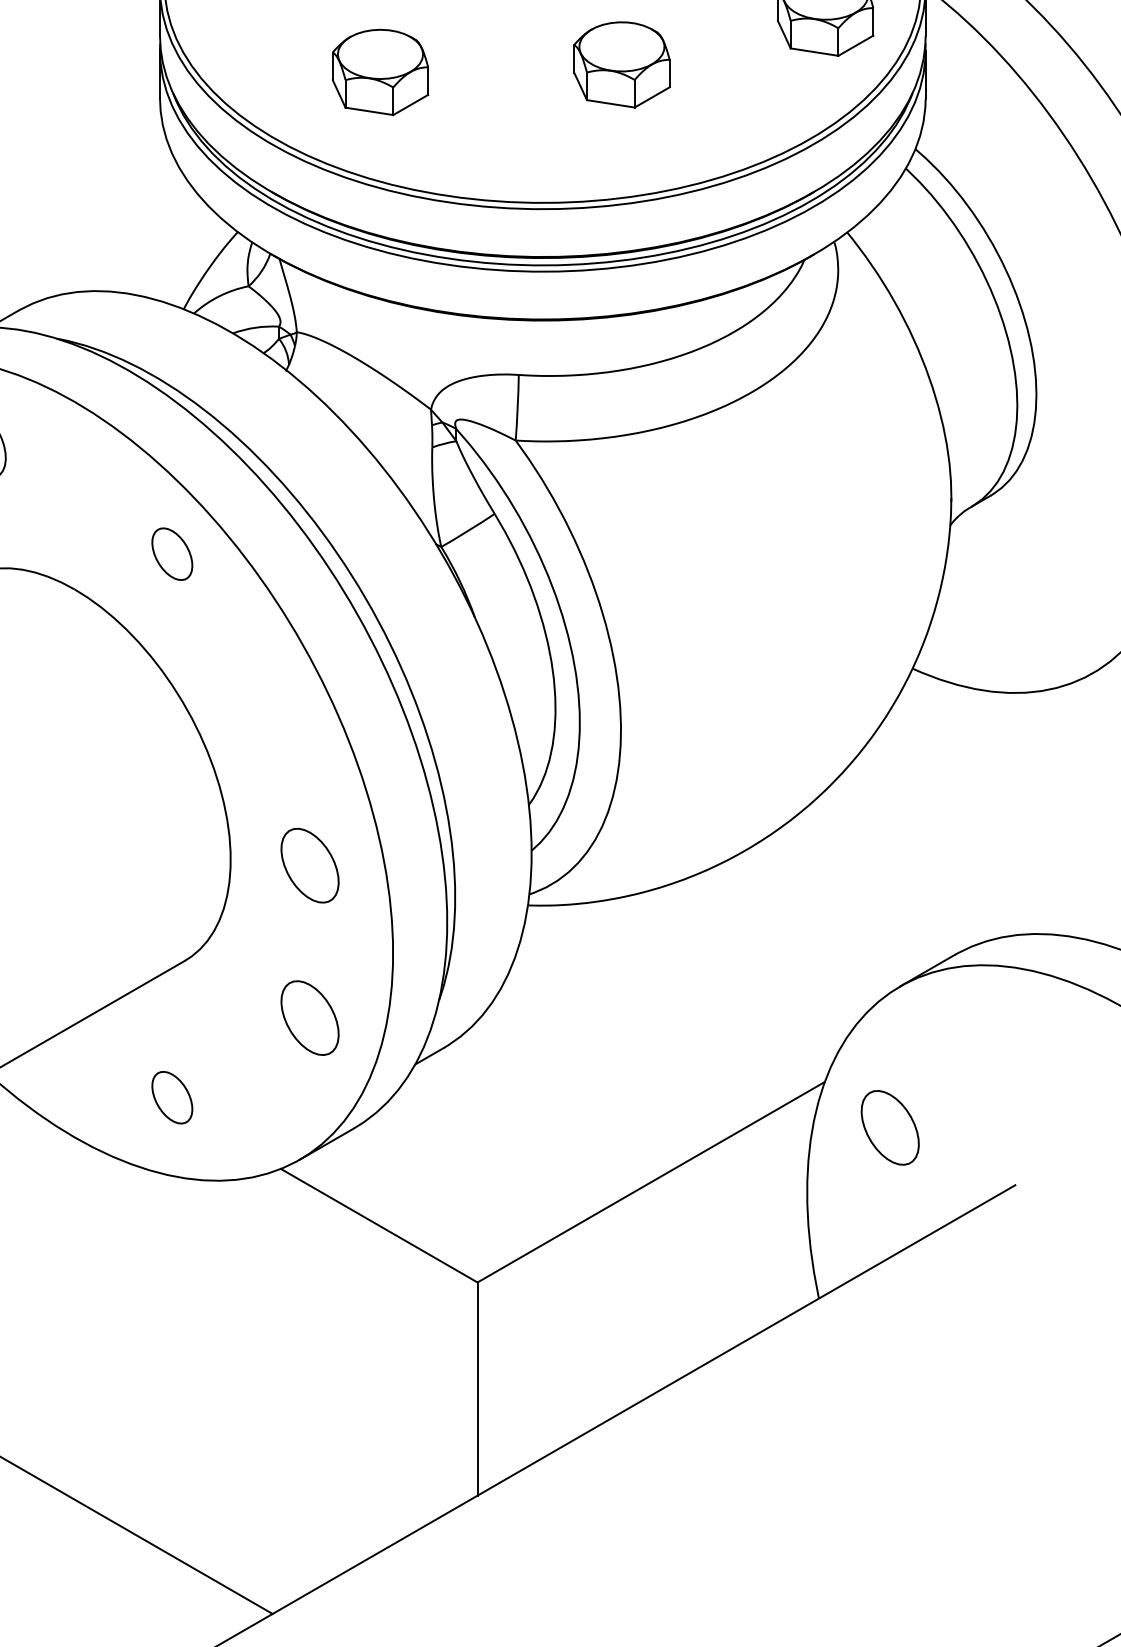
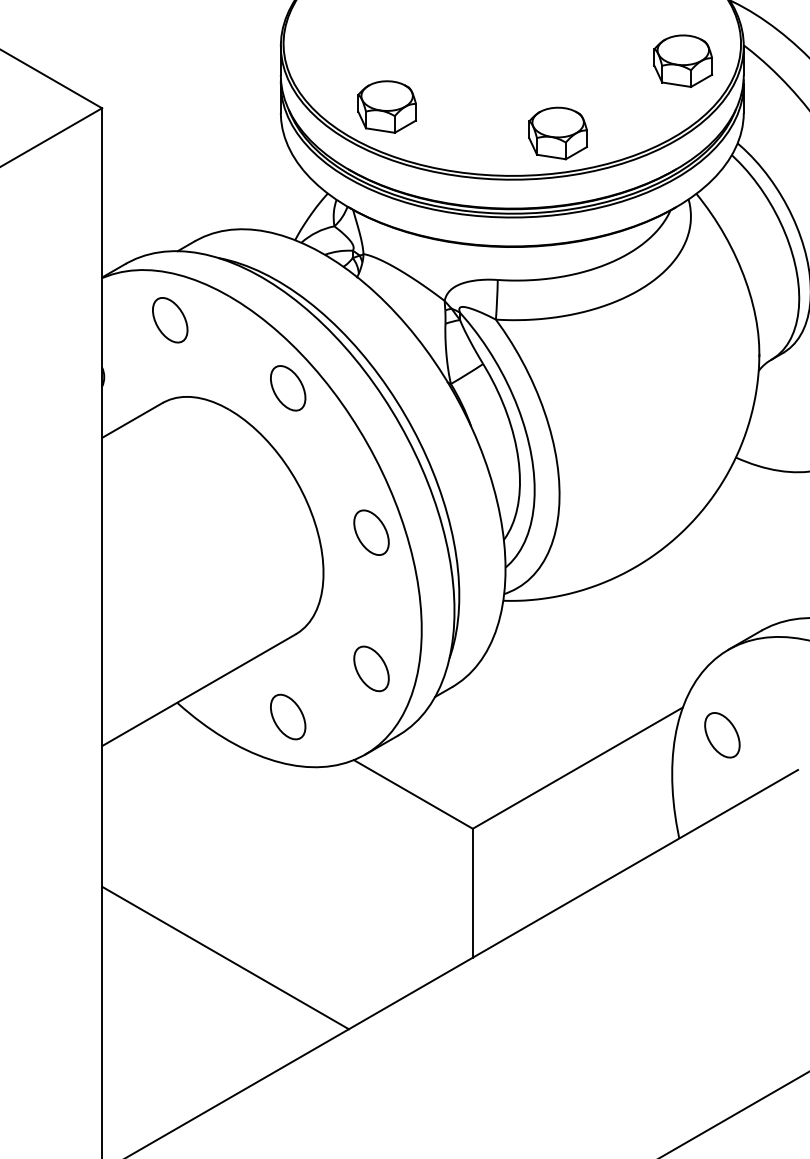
part: (620, 64) -> (557, 133), moved
part: (379, 71) -> (386, 106), moved
part: (172, 554) -> (288, 388), size x1.43
part: (309, 865) -> (371, 532), moved
part: (172, 1096) -> (288, 716), size x1.43

